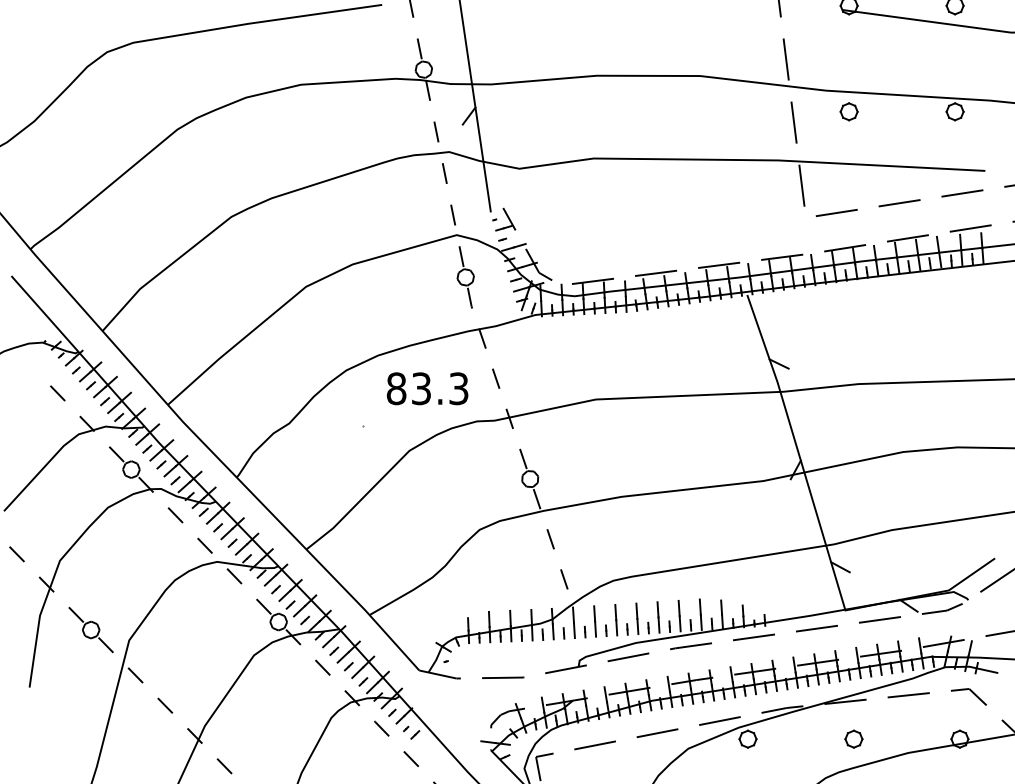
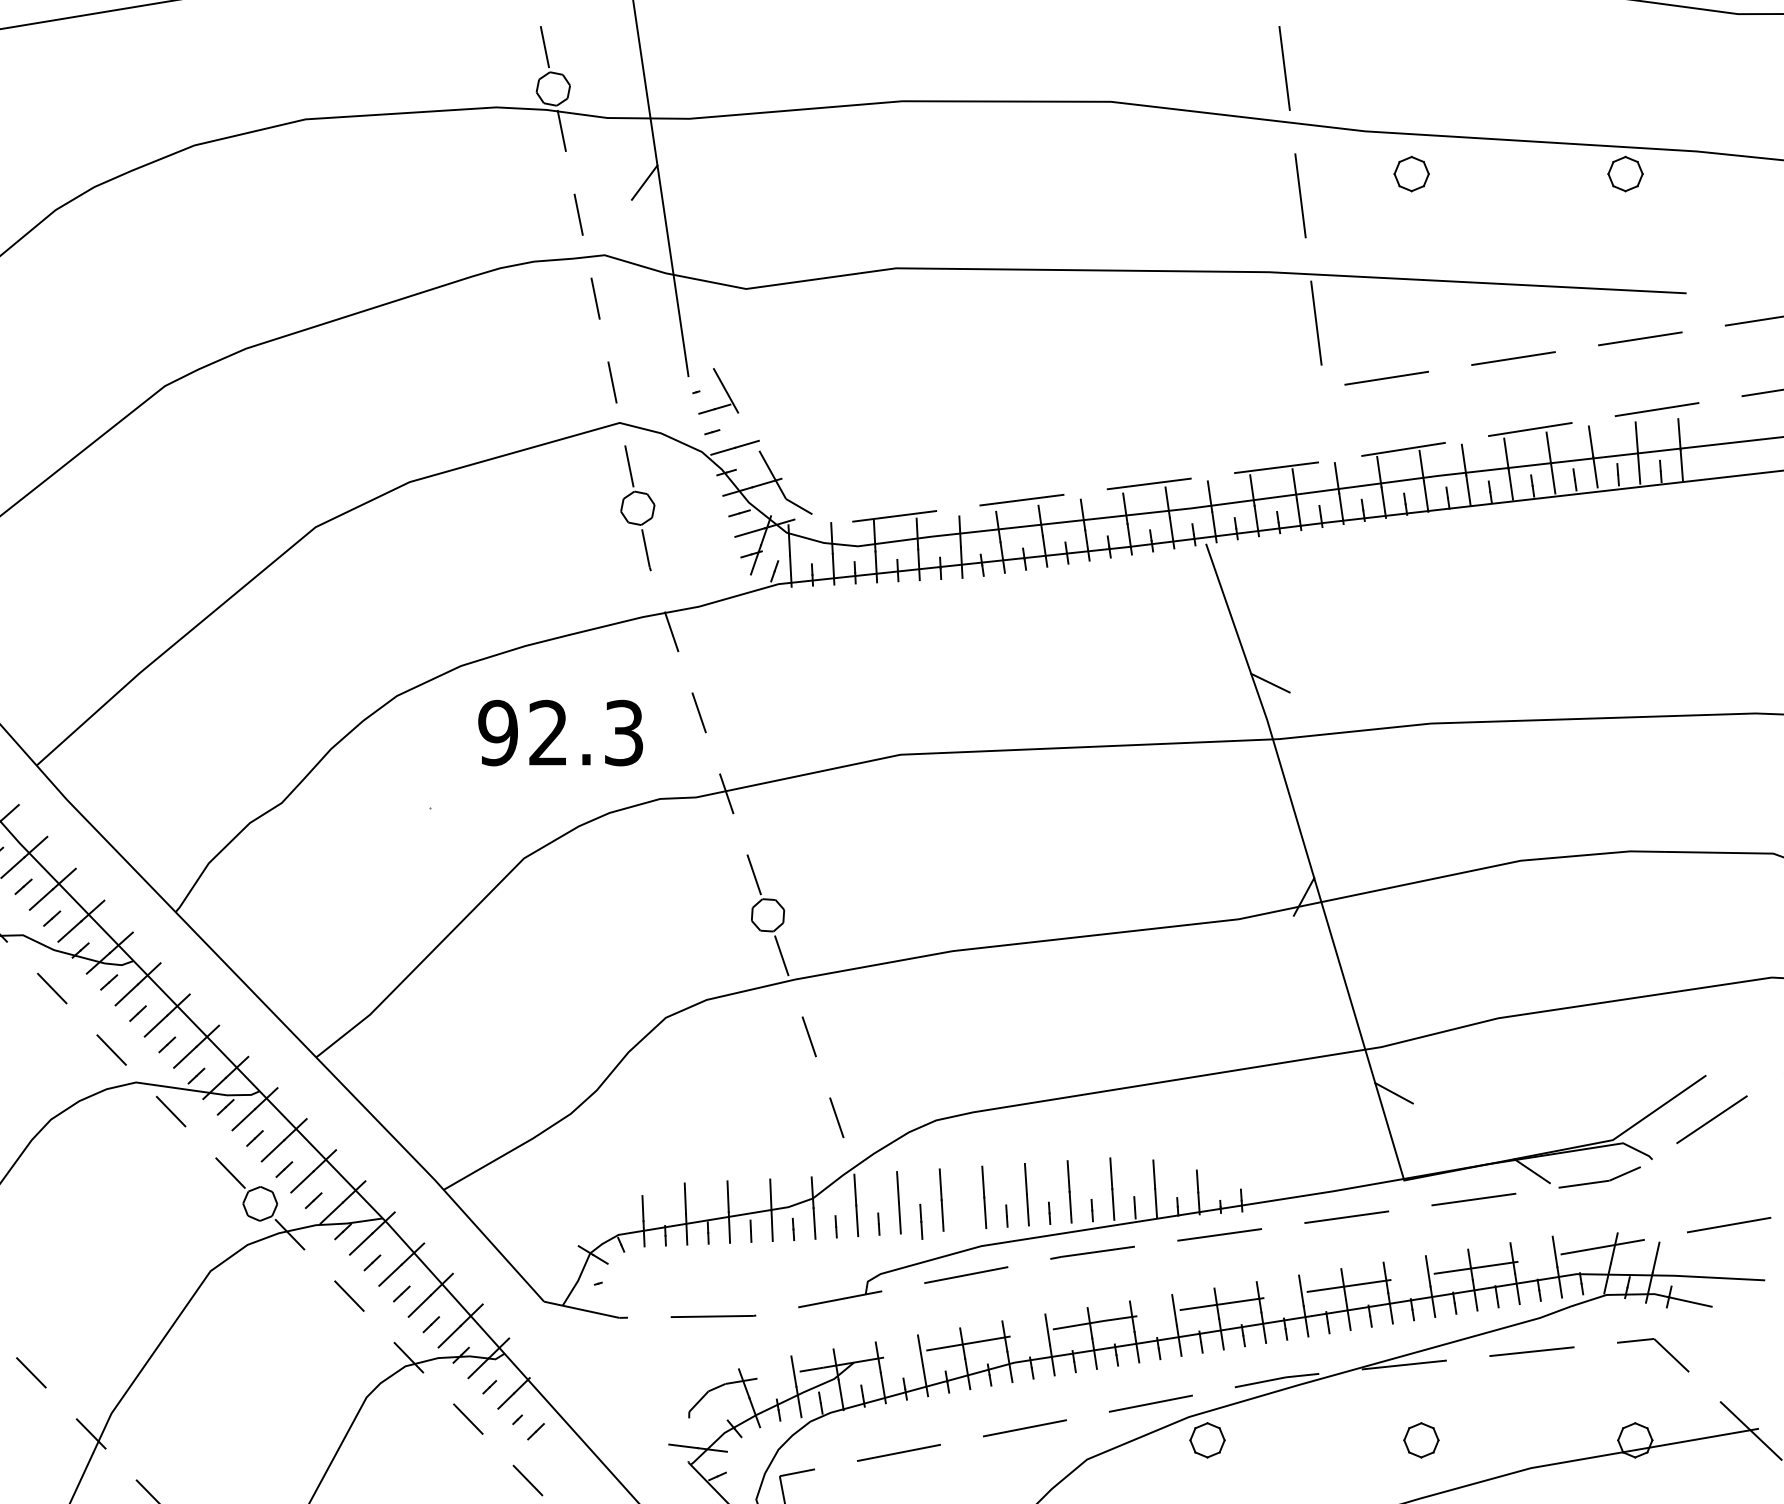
text: (408, 388) -> (522, 732), 83.3 -> 92.3
part: (627, 629) -> (964, 1218), removed
part: (606, 630) -> (921, 1220), size x1.6

